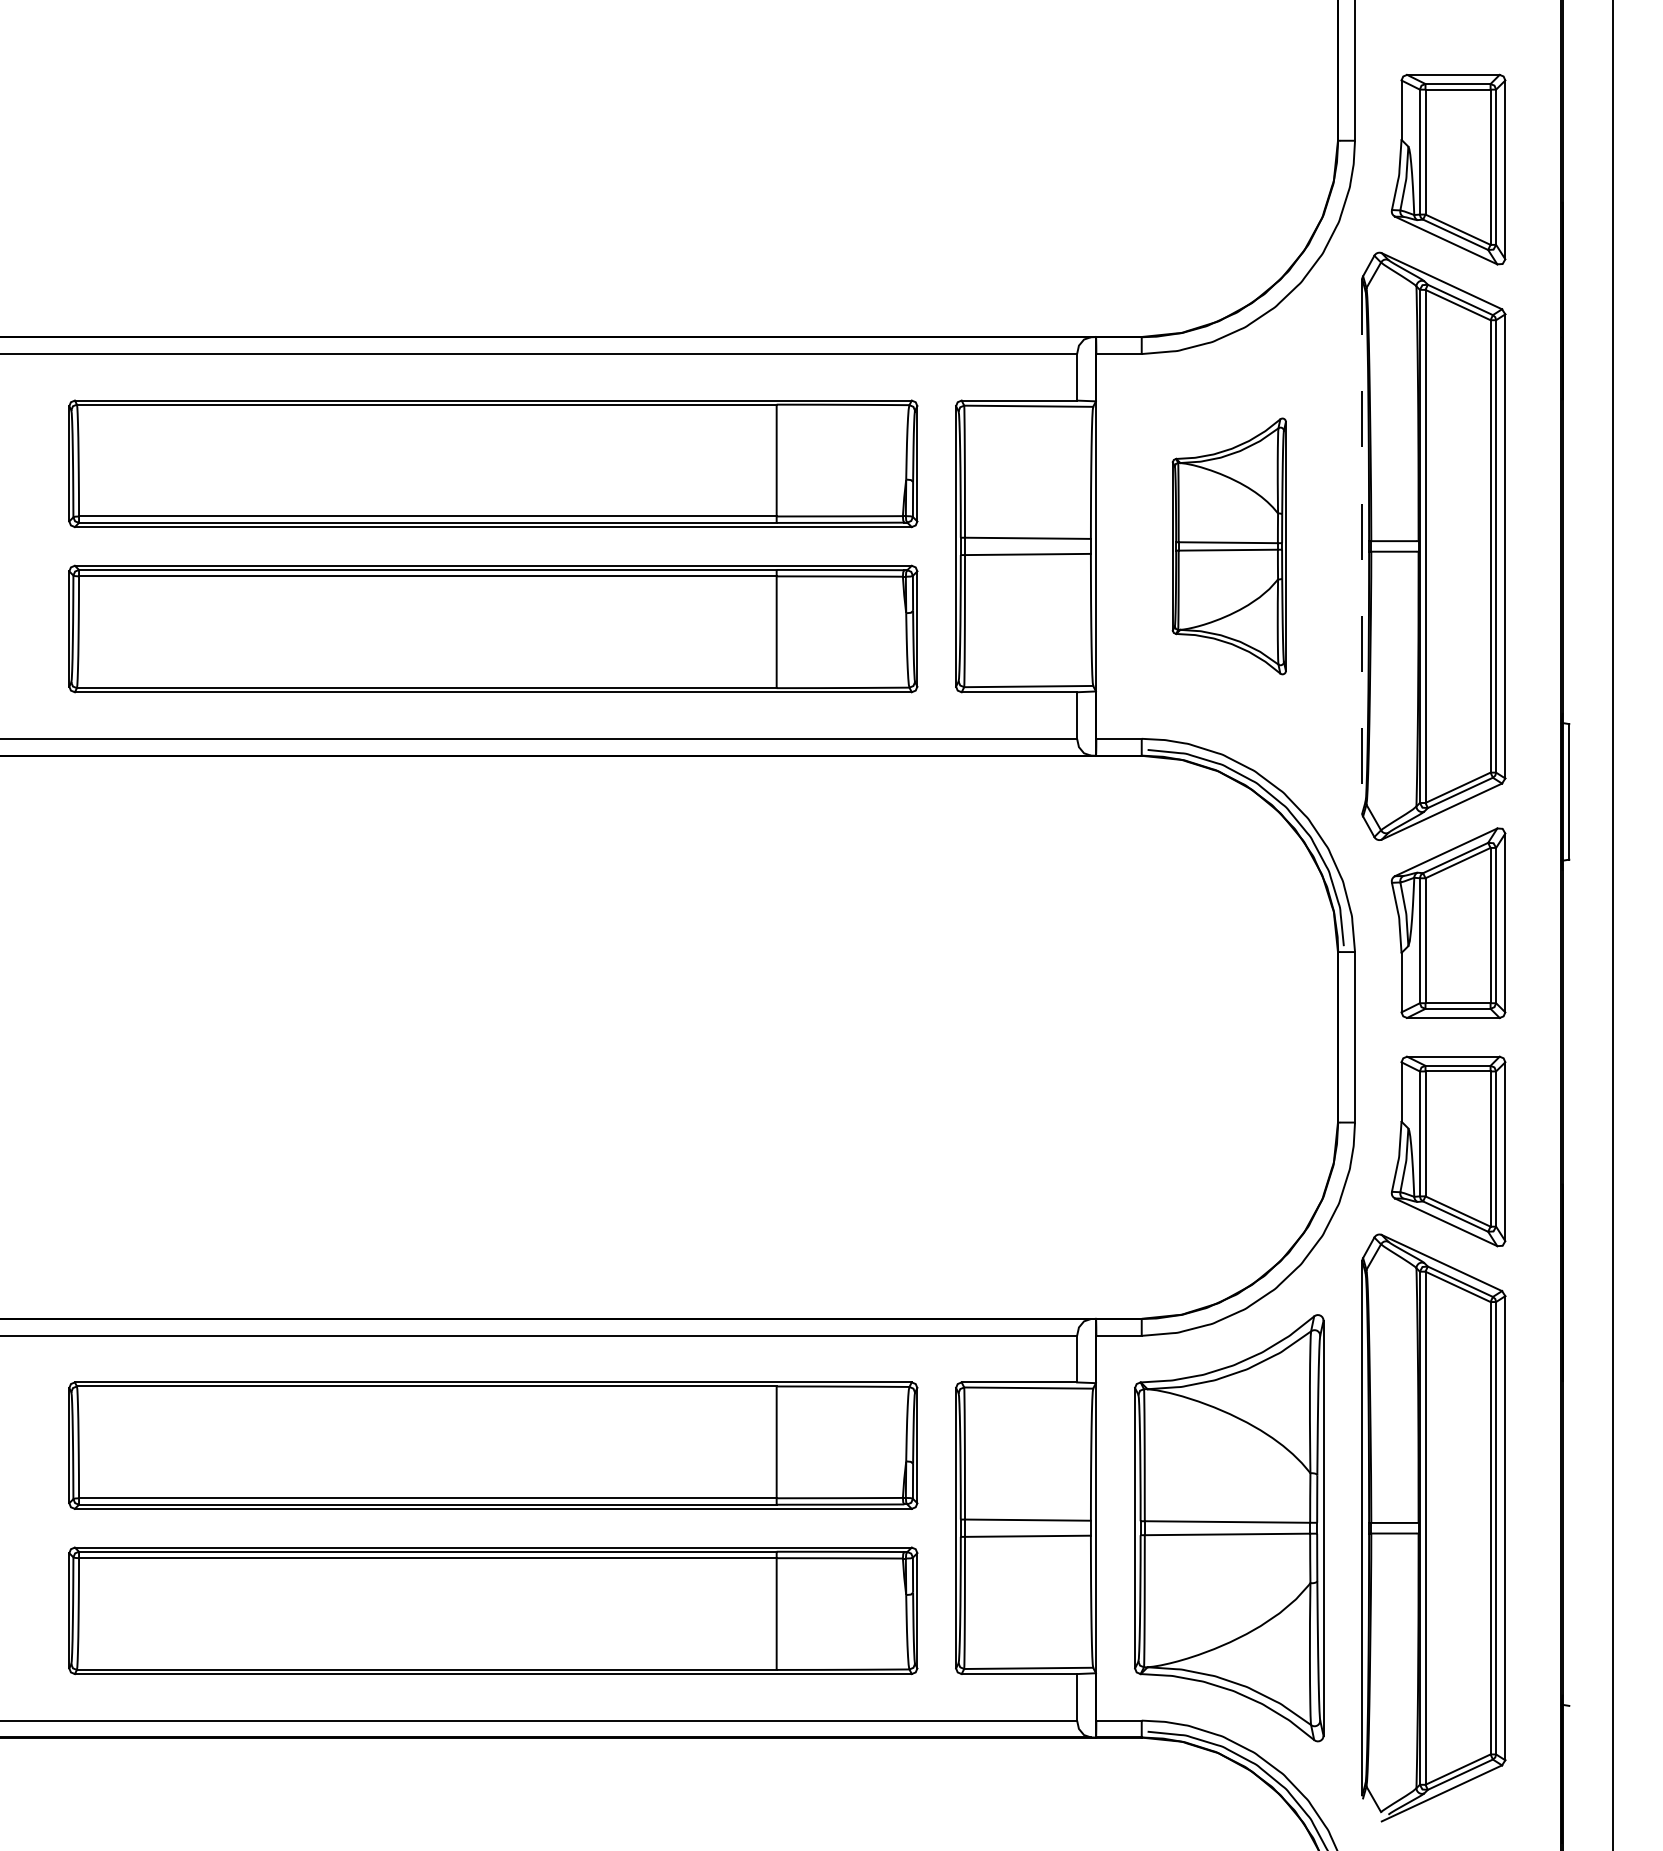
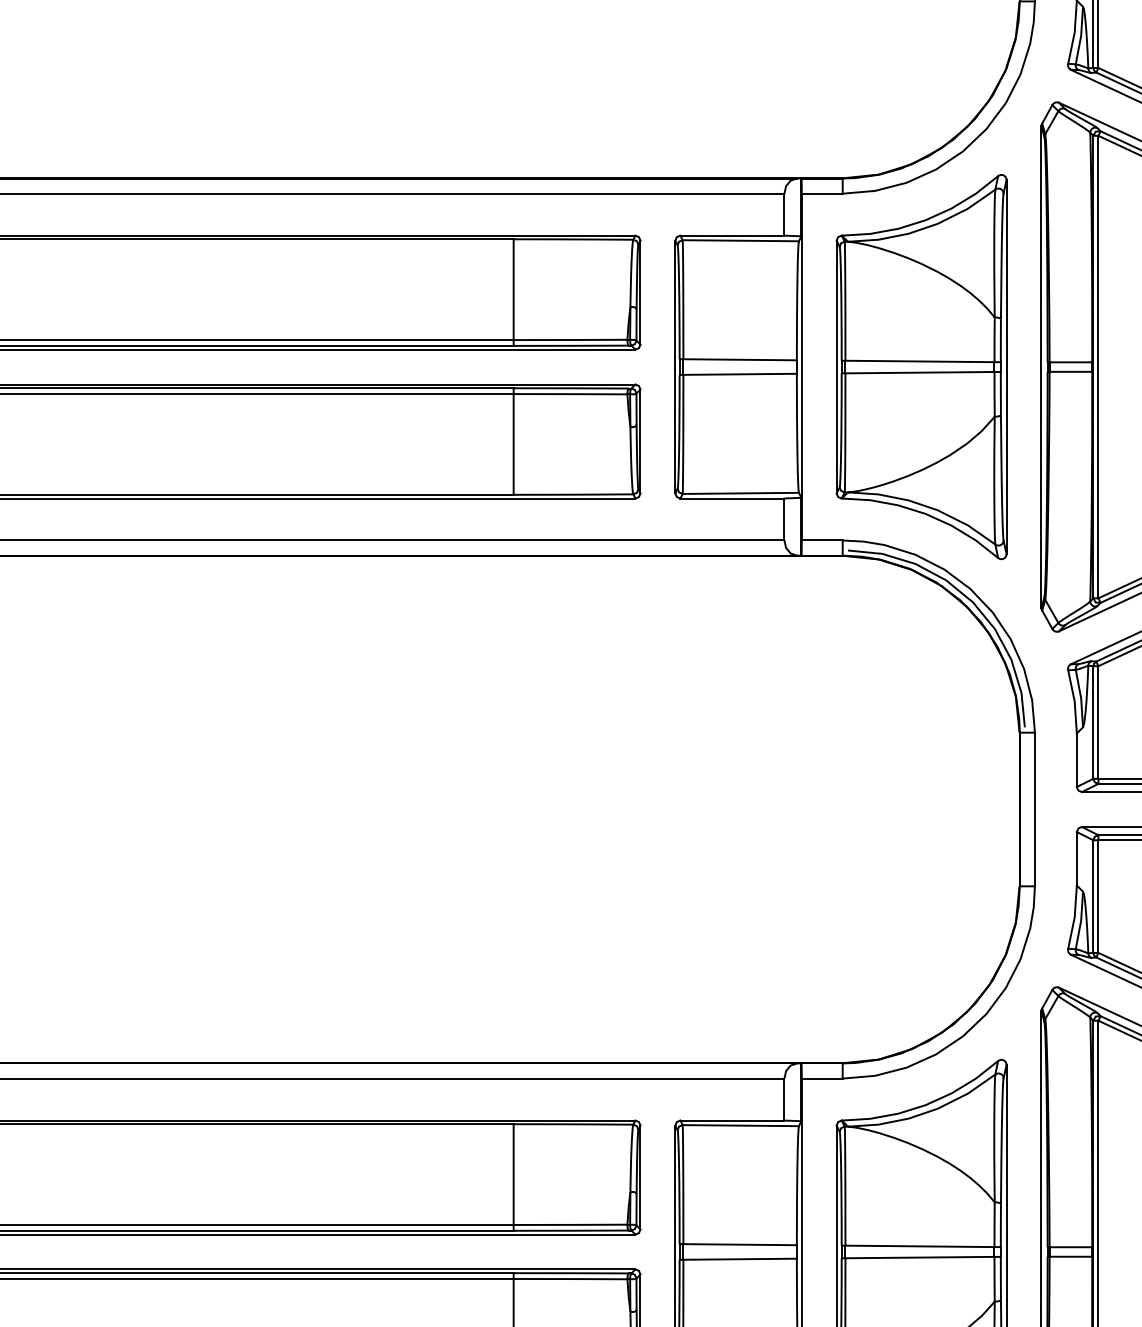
part: (1229, 546) -> (921, 367), size x1.67
line: (1362, 546) -> (1041, 367), dashed -> solid

